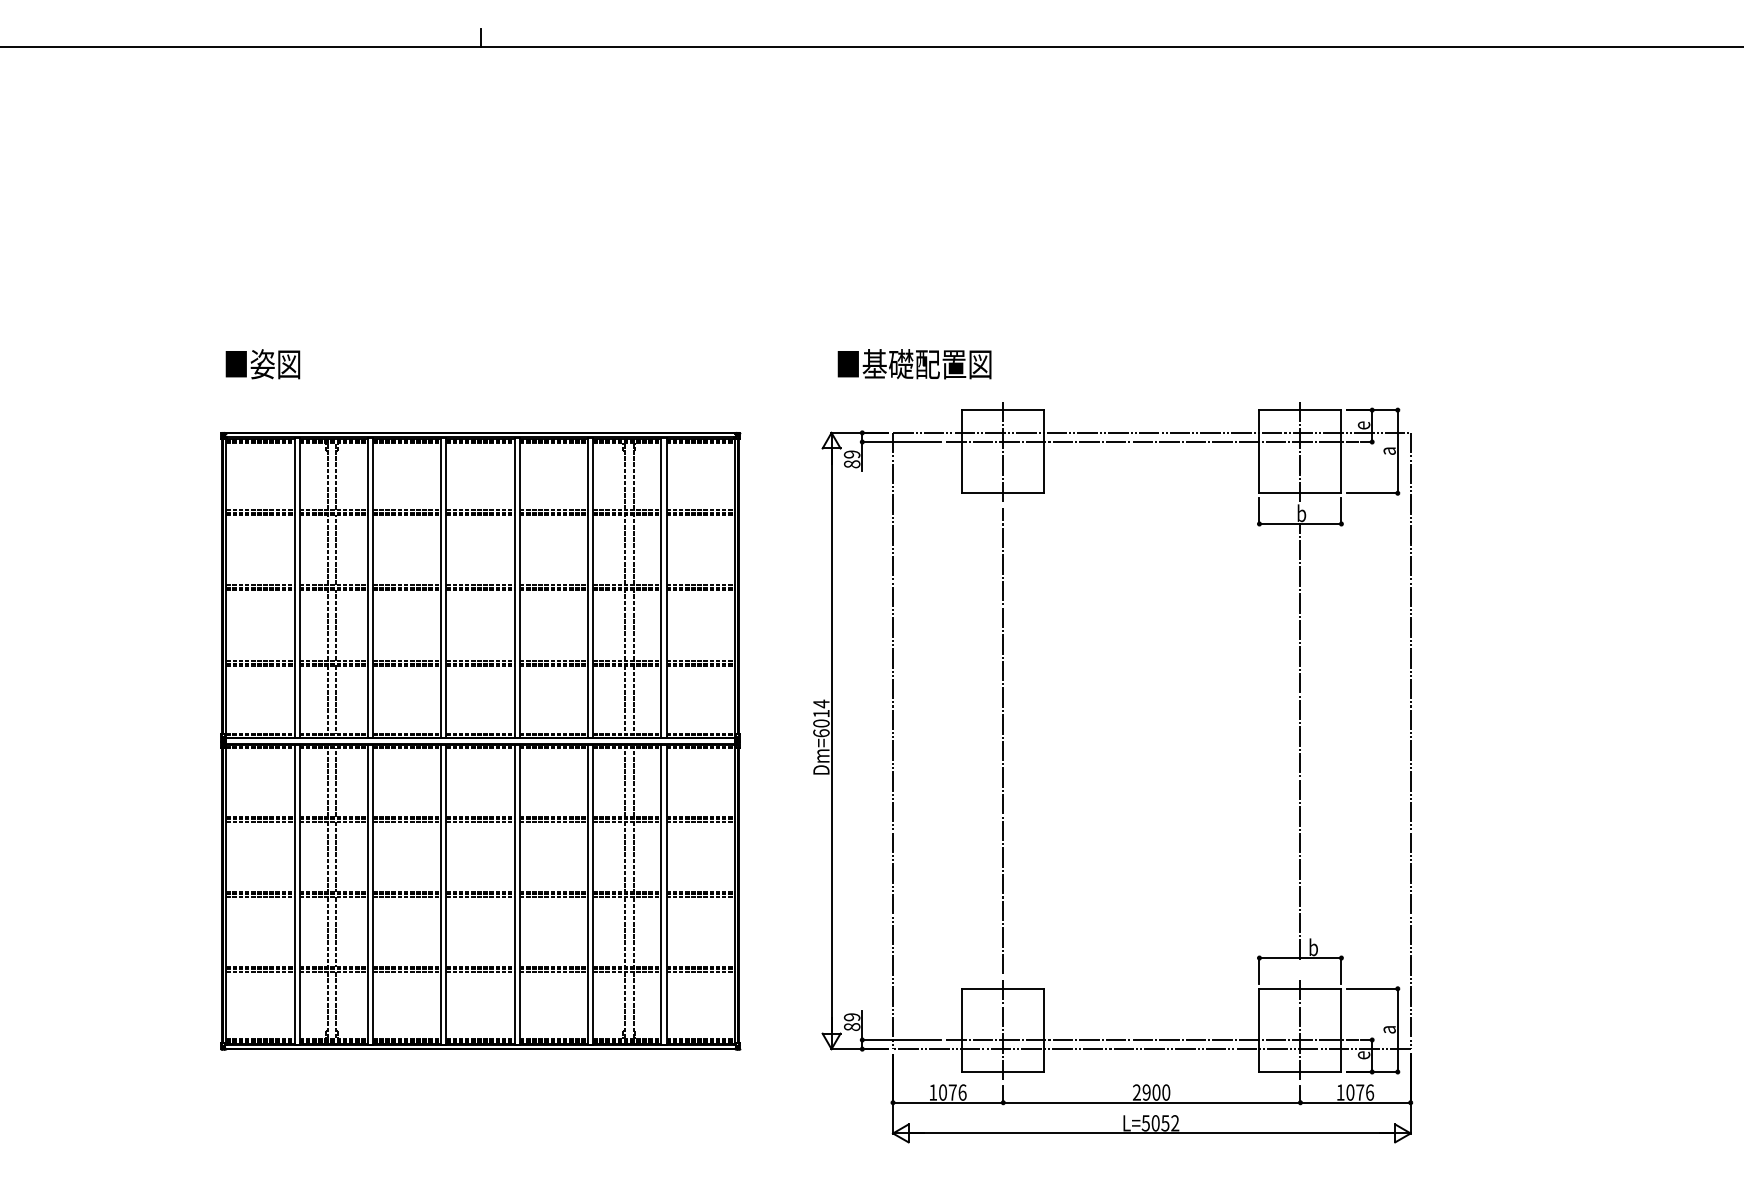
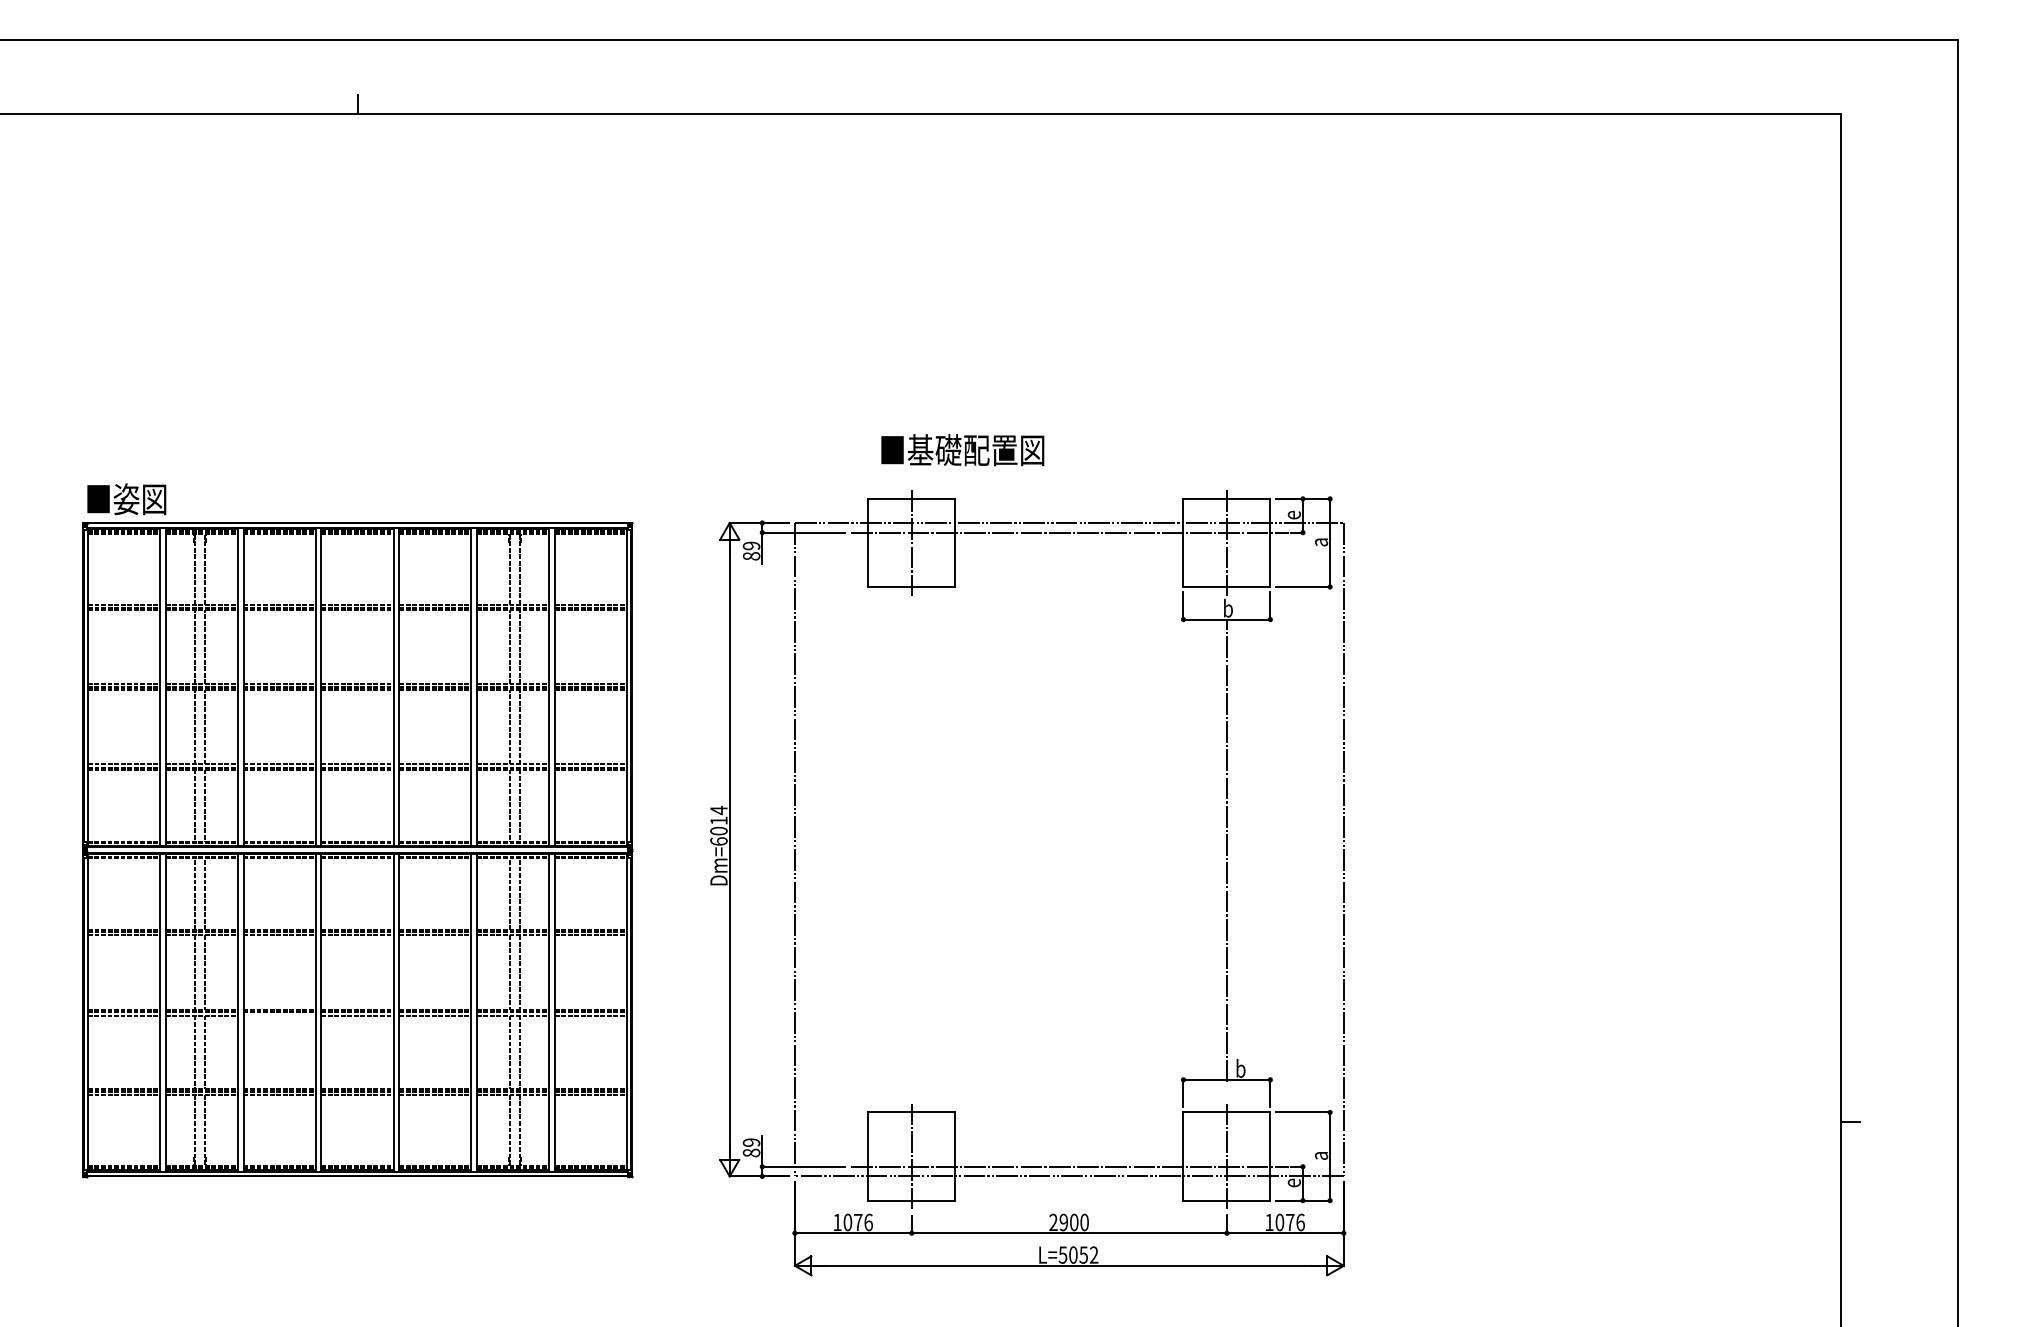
text: (262, 364) -> (126, 499), moved
text: (914, 364) -> (962, 450), moved
line: (1002, 740) -> (911, 849), removed
line: (406, 897) -> (279, 1015), removed

